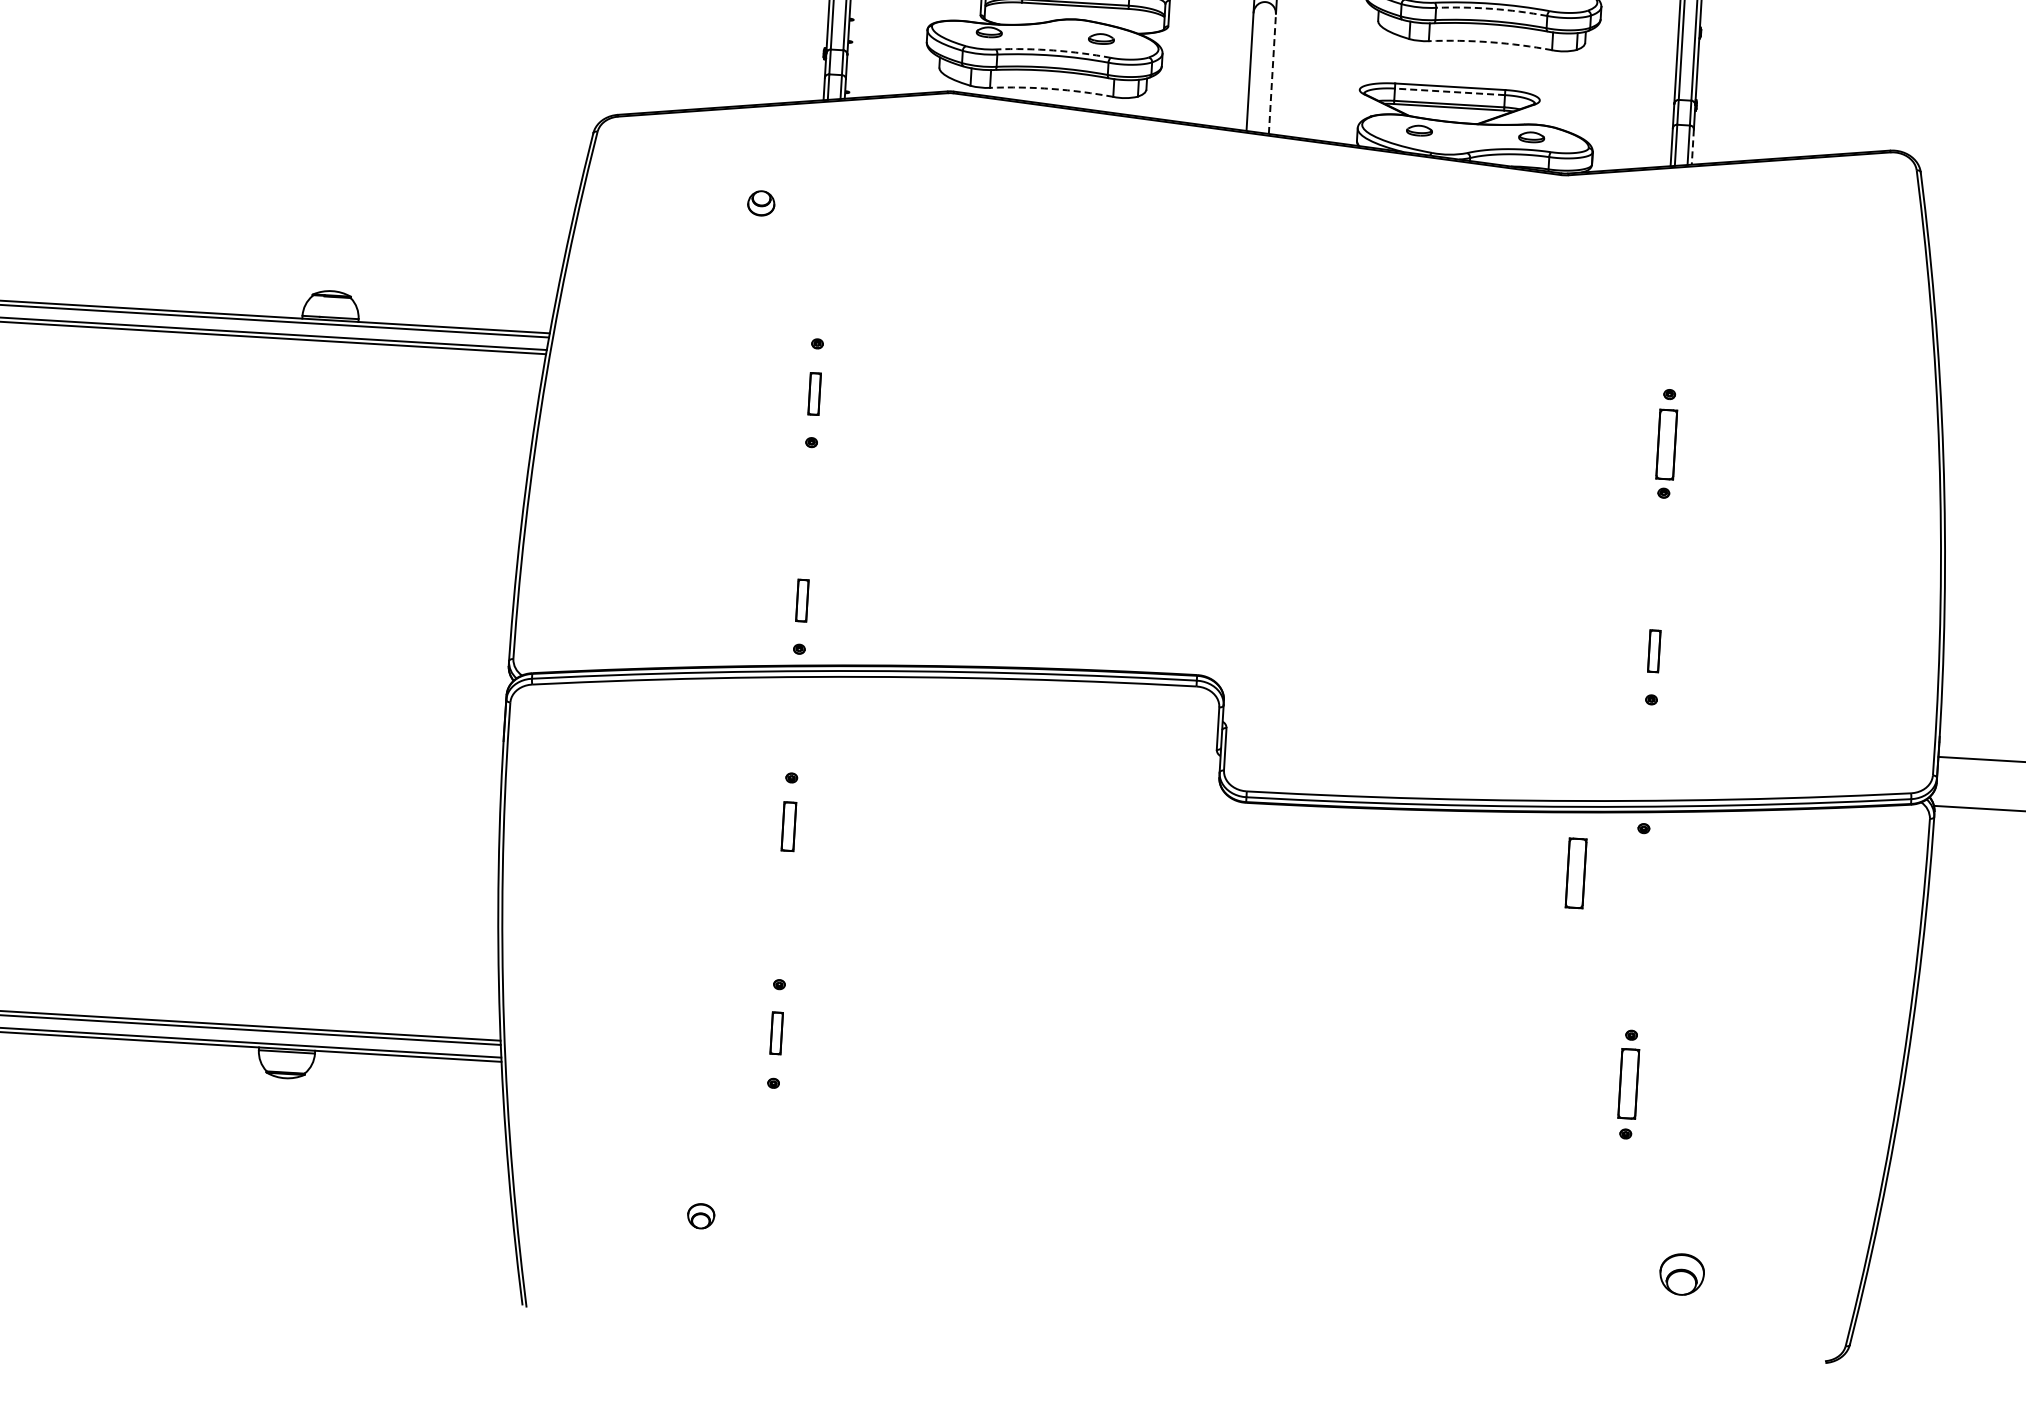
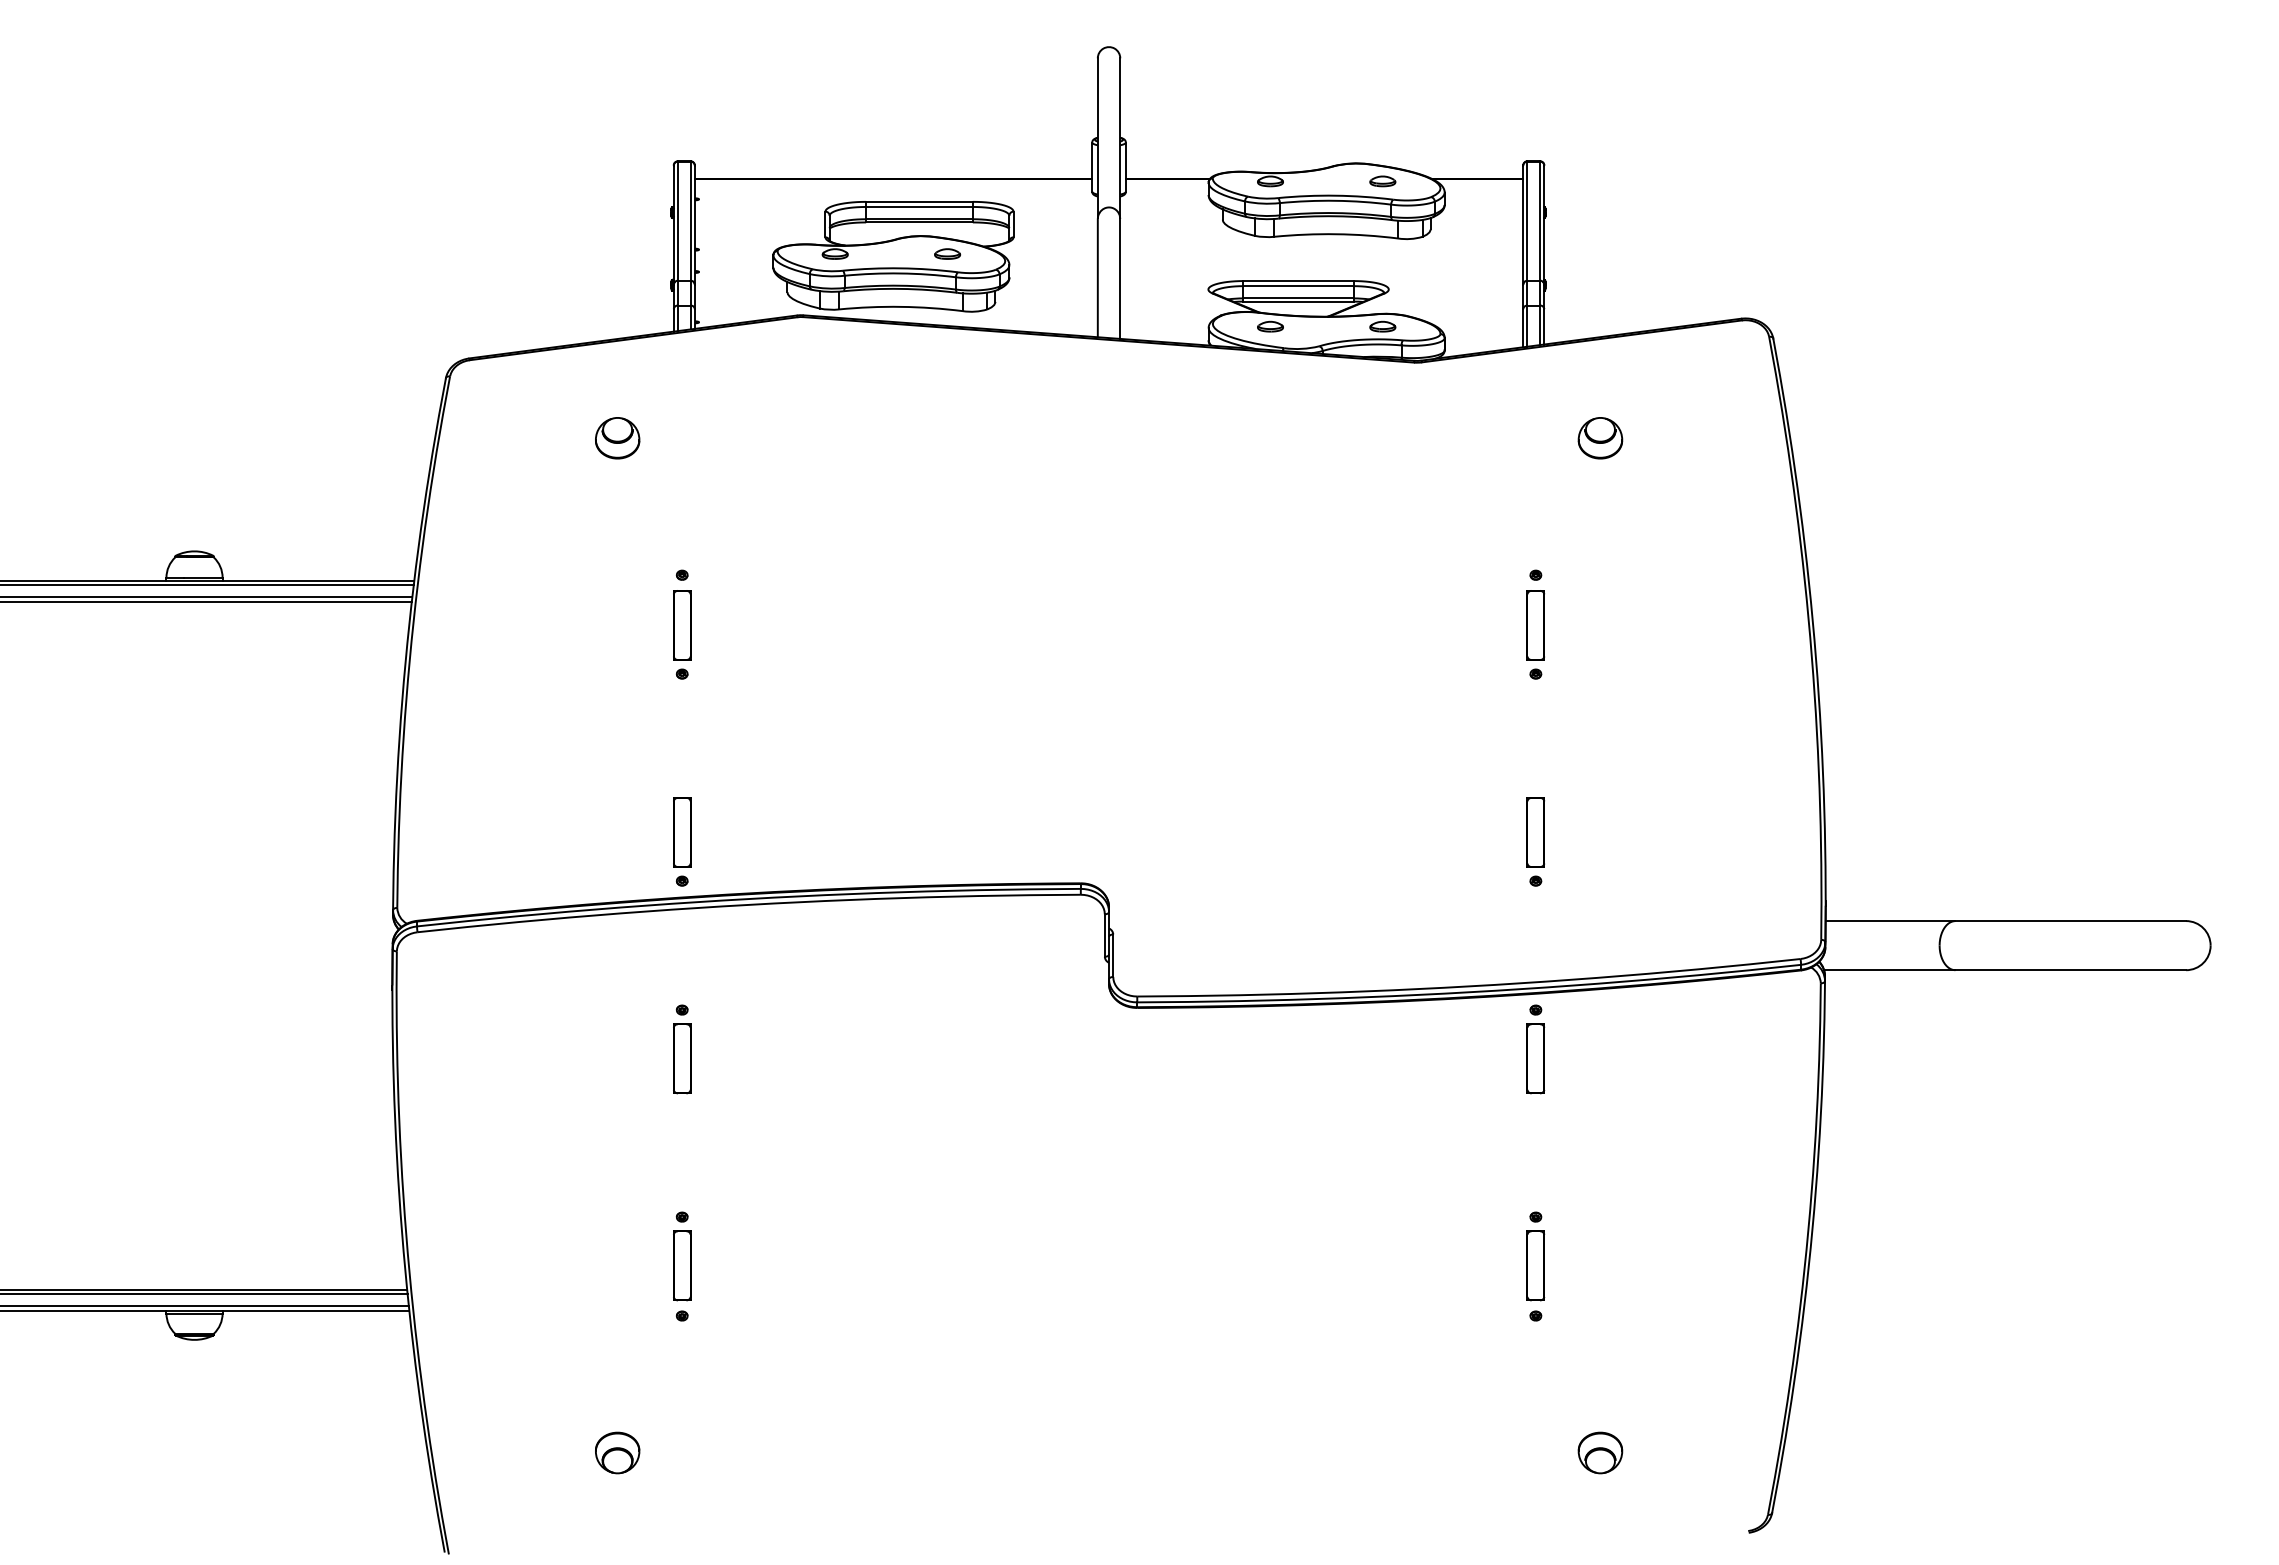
arc: (1491, 8) -> (1335, 200), dashed -> solid
arc: (1490, 42) -> (1336, 234), dashed -> solid
arc: (1053, 50) -> (900, 268), dashed -> solid
line: (1272, 73) -> (1120, 278), dashed -> solid
arc: (1052, 88) -> (901, 306), dashed -> solid
line: (1449, 92) -> (1298, 286), dashed -> solid
line: (1693, 146) -> (1544, 326), dashed -> solid
part: (761, 203) -> (617, 438), size x1.67
part: (1742, 261) -> (1600, 438), added
part: (814, 394) -> (682, 625), size x1.67
part: (802, 600) -> (682, 832), size x1.67
part: (1654, 651) -> (1535, 832), size x1.67
part: (789, 826) -> (682, 1058), size x1.43
part: (1575, 873) -> (1535, 1058), moved
part: (776, 1032) -> (682, 1265), size x1.67
part: (700, 1215) -> (617, 1452), size x1.67

